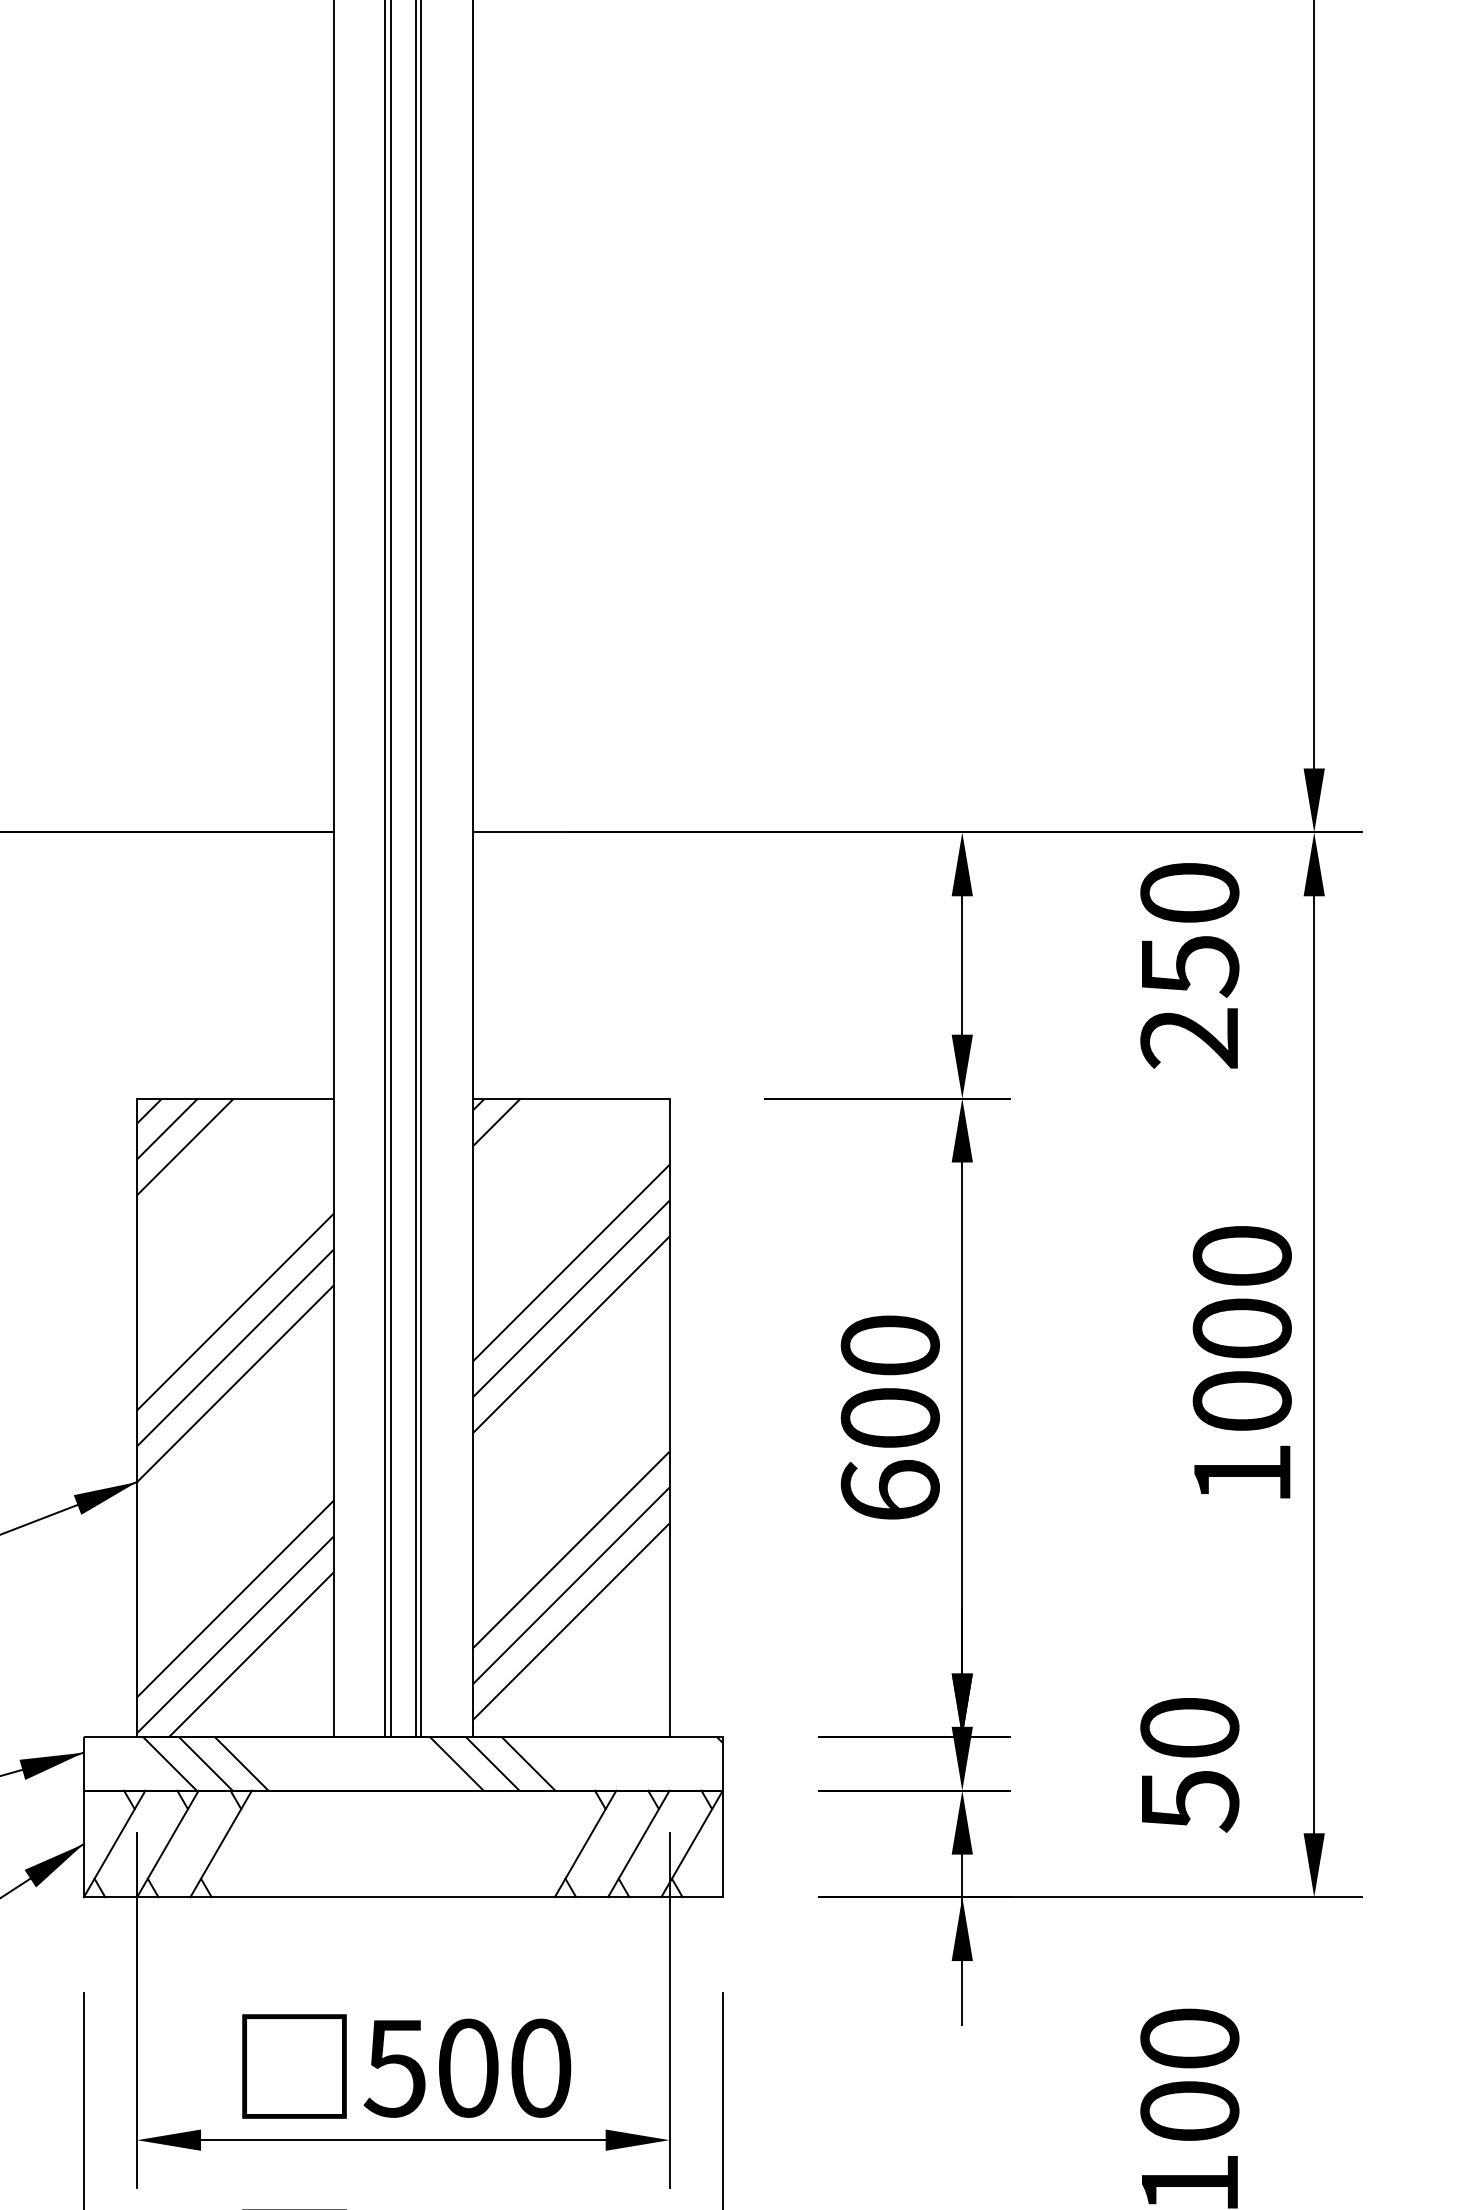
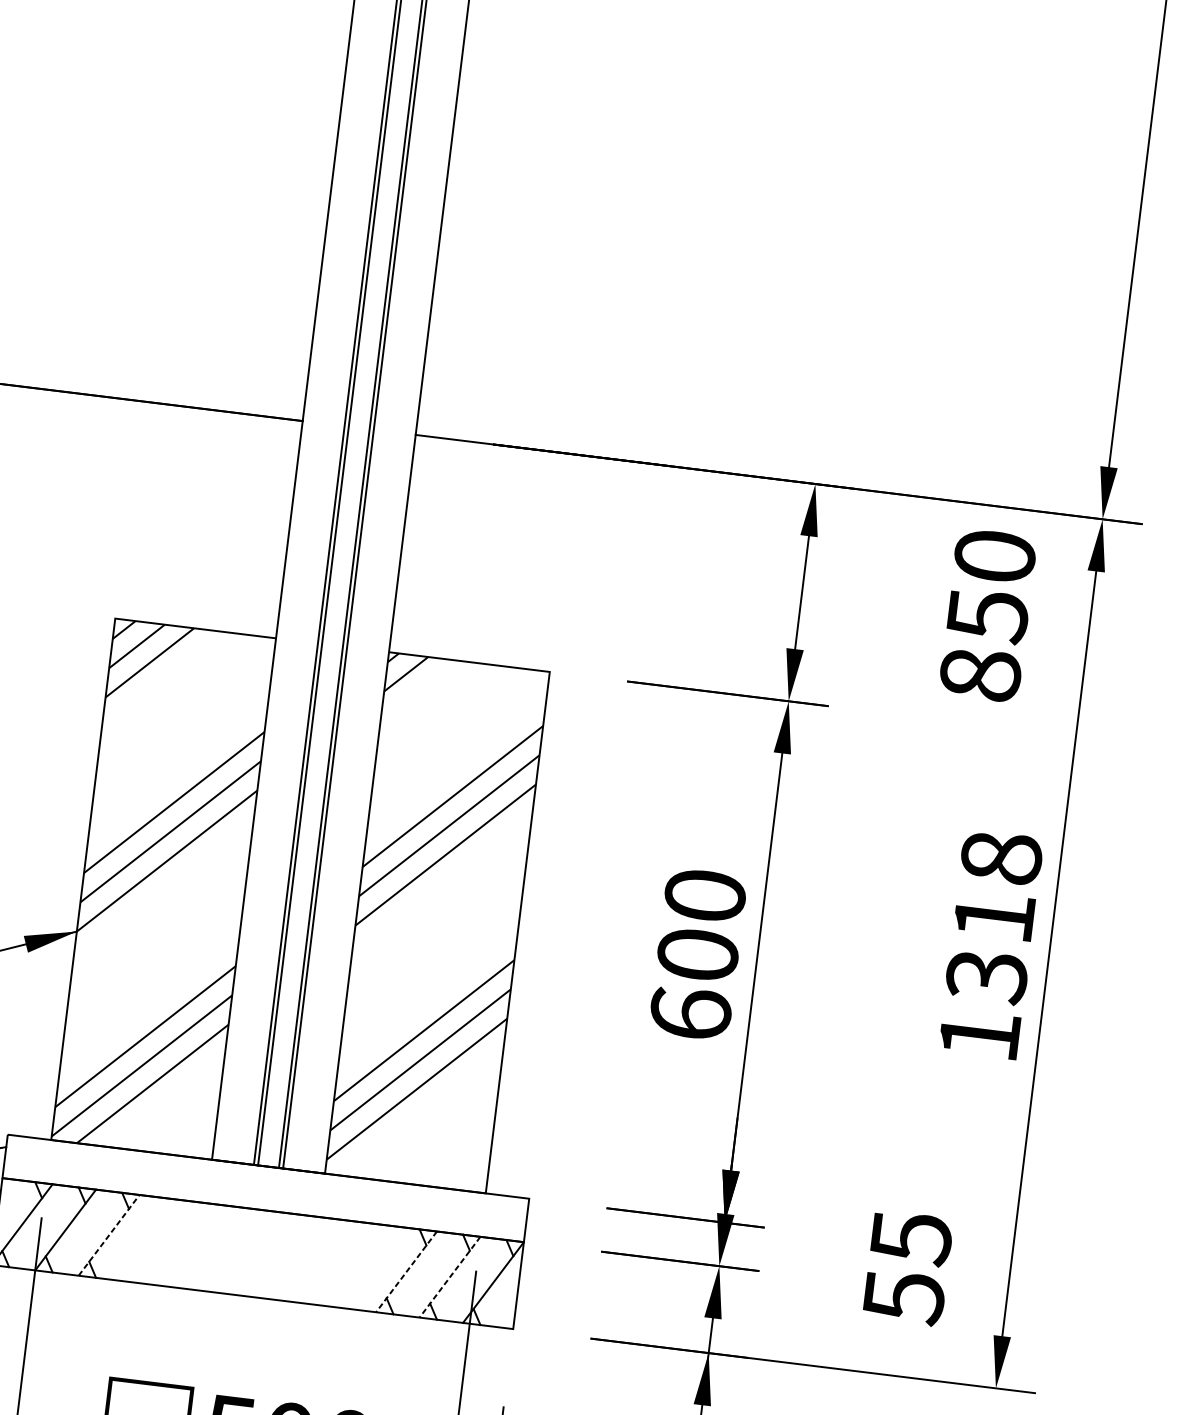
text: (1189, 1037) -> (980, 674), 250 -> 850
text: (1241, 1329) -> (993, 917), 1000 -> 1318
text: (1189, 1729) -> (910, 1238), 50 -> 55
hatch: (432, 1763) -> (289, 1190), removed
line: (221, 1843) -> (109, 1235), solid -> dashed
line: (585, 1844) -> (406, 1272), solid -> dashed
line: (638, 1844) -> (449, 1277), solid -> dashed

